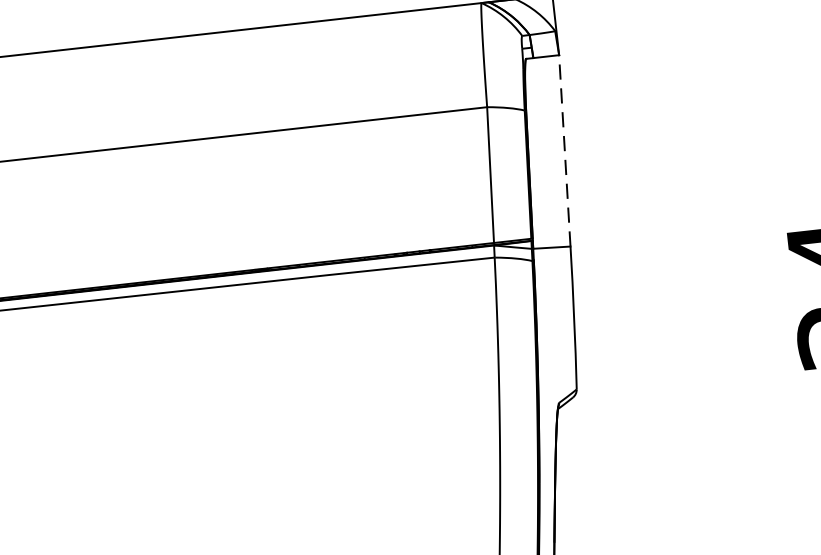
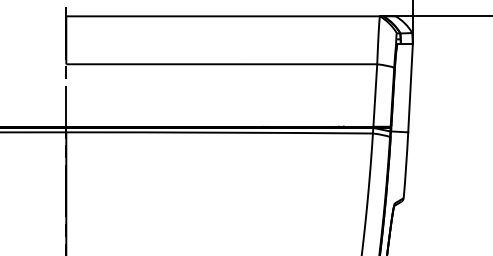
line: (564, 149) -> (410, 87), dashed -> solid

